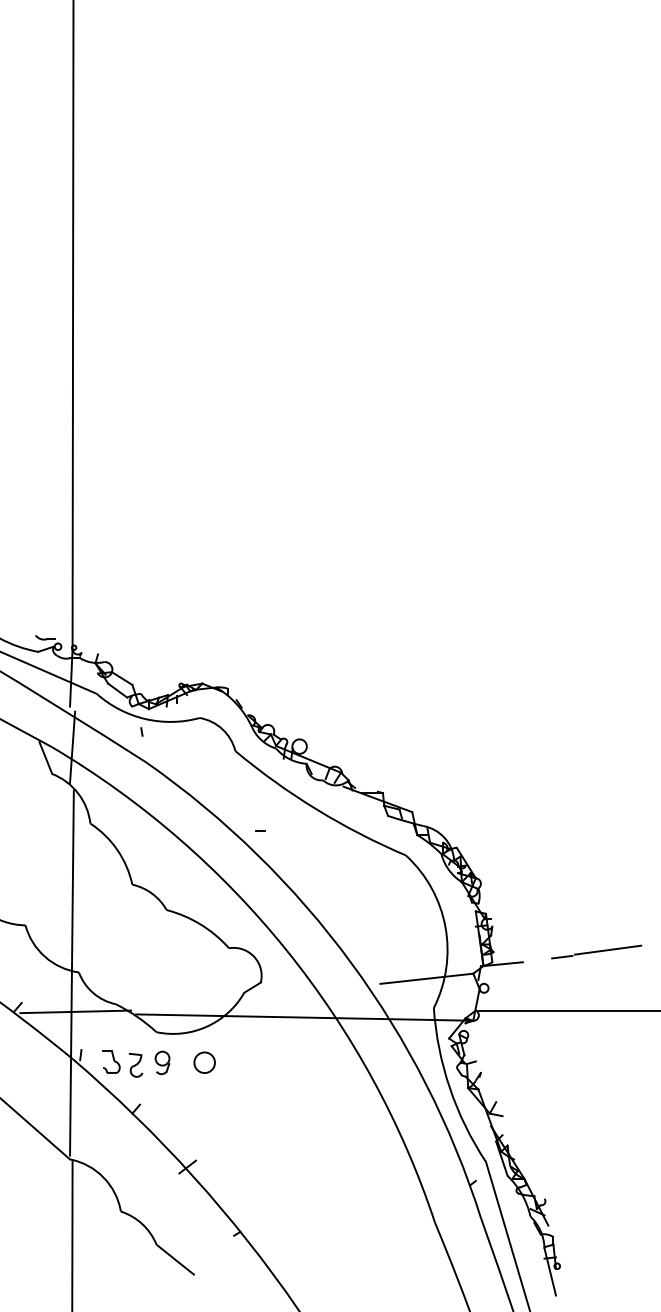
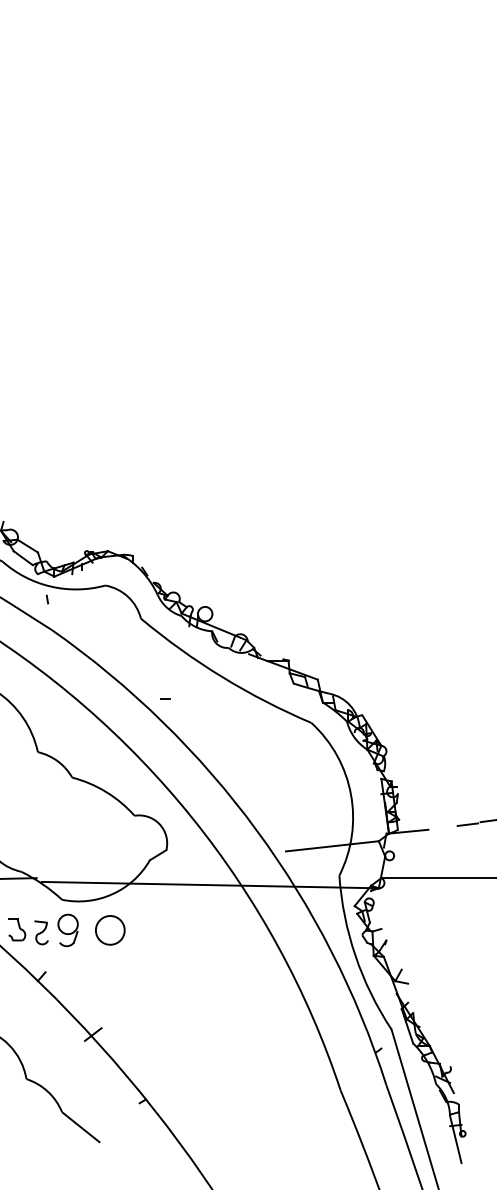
part: (162, 1062) -> (68, 930), size x1.4
circle: (204, 1062) -> (110, 930), size x1.4

